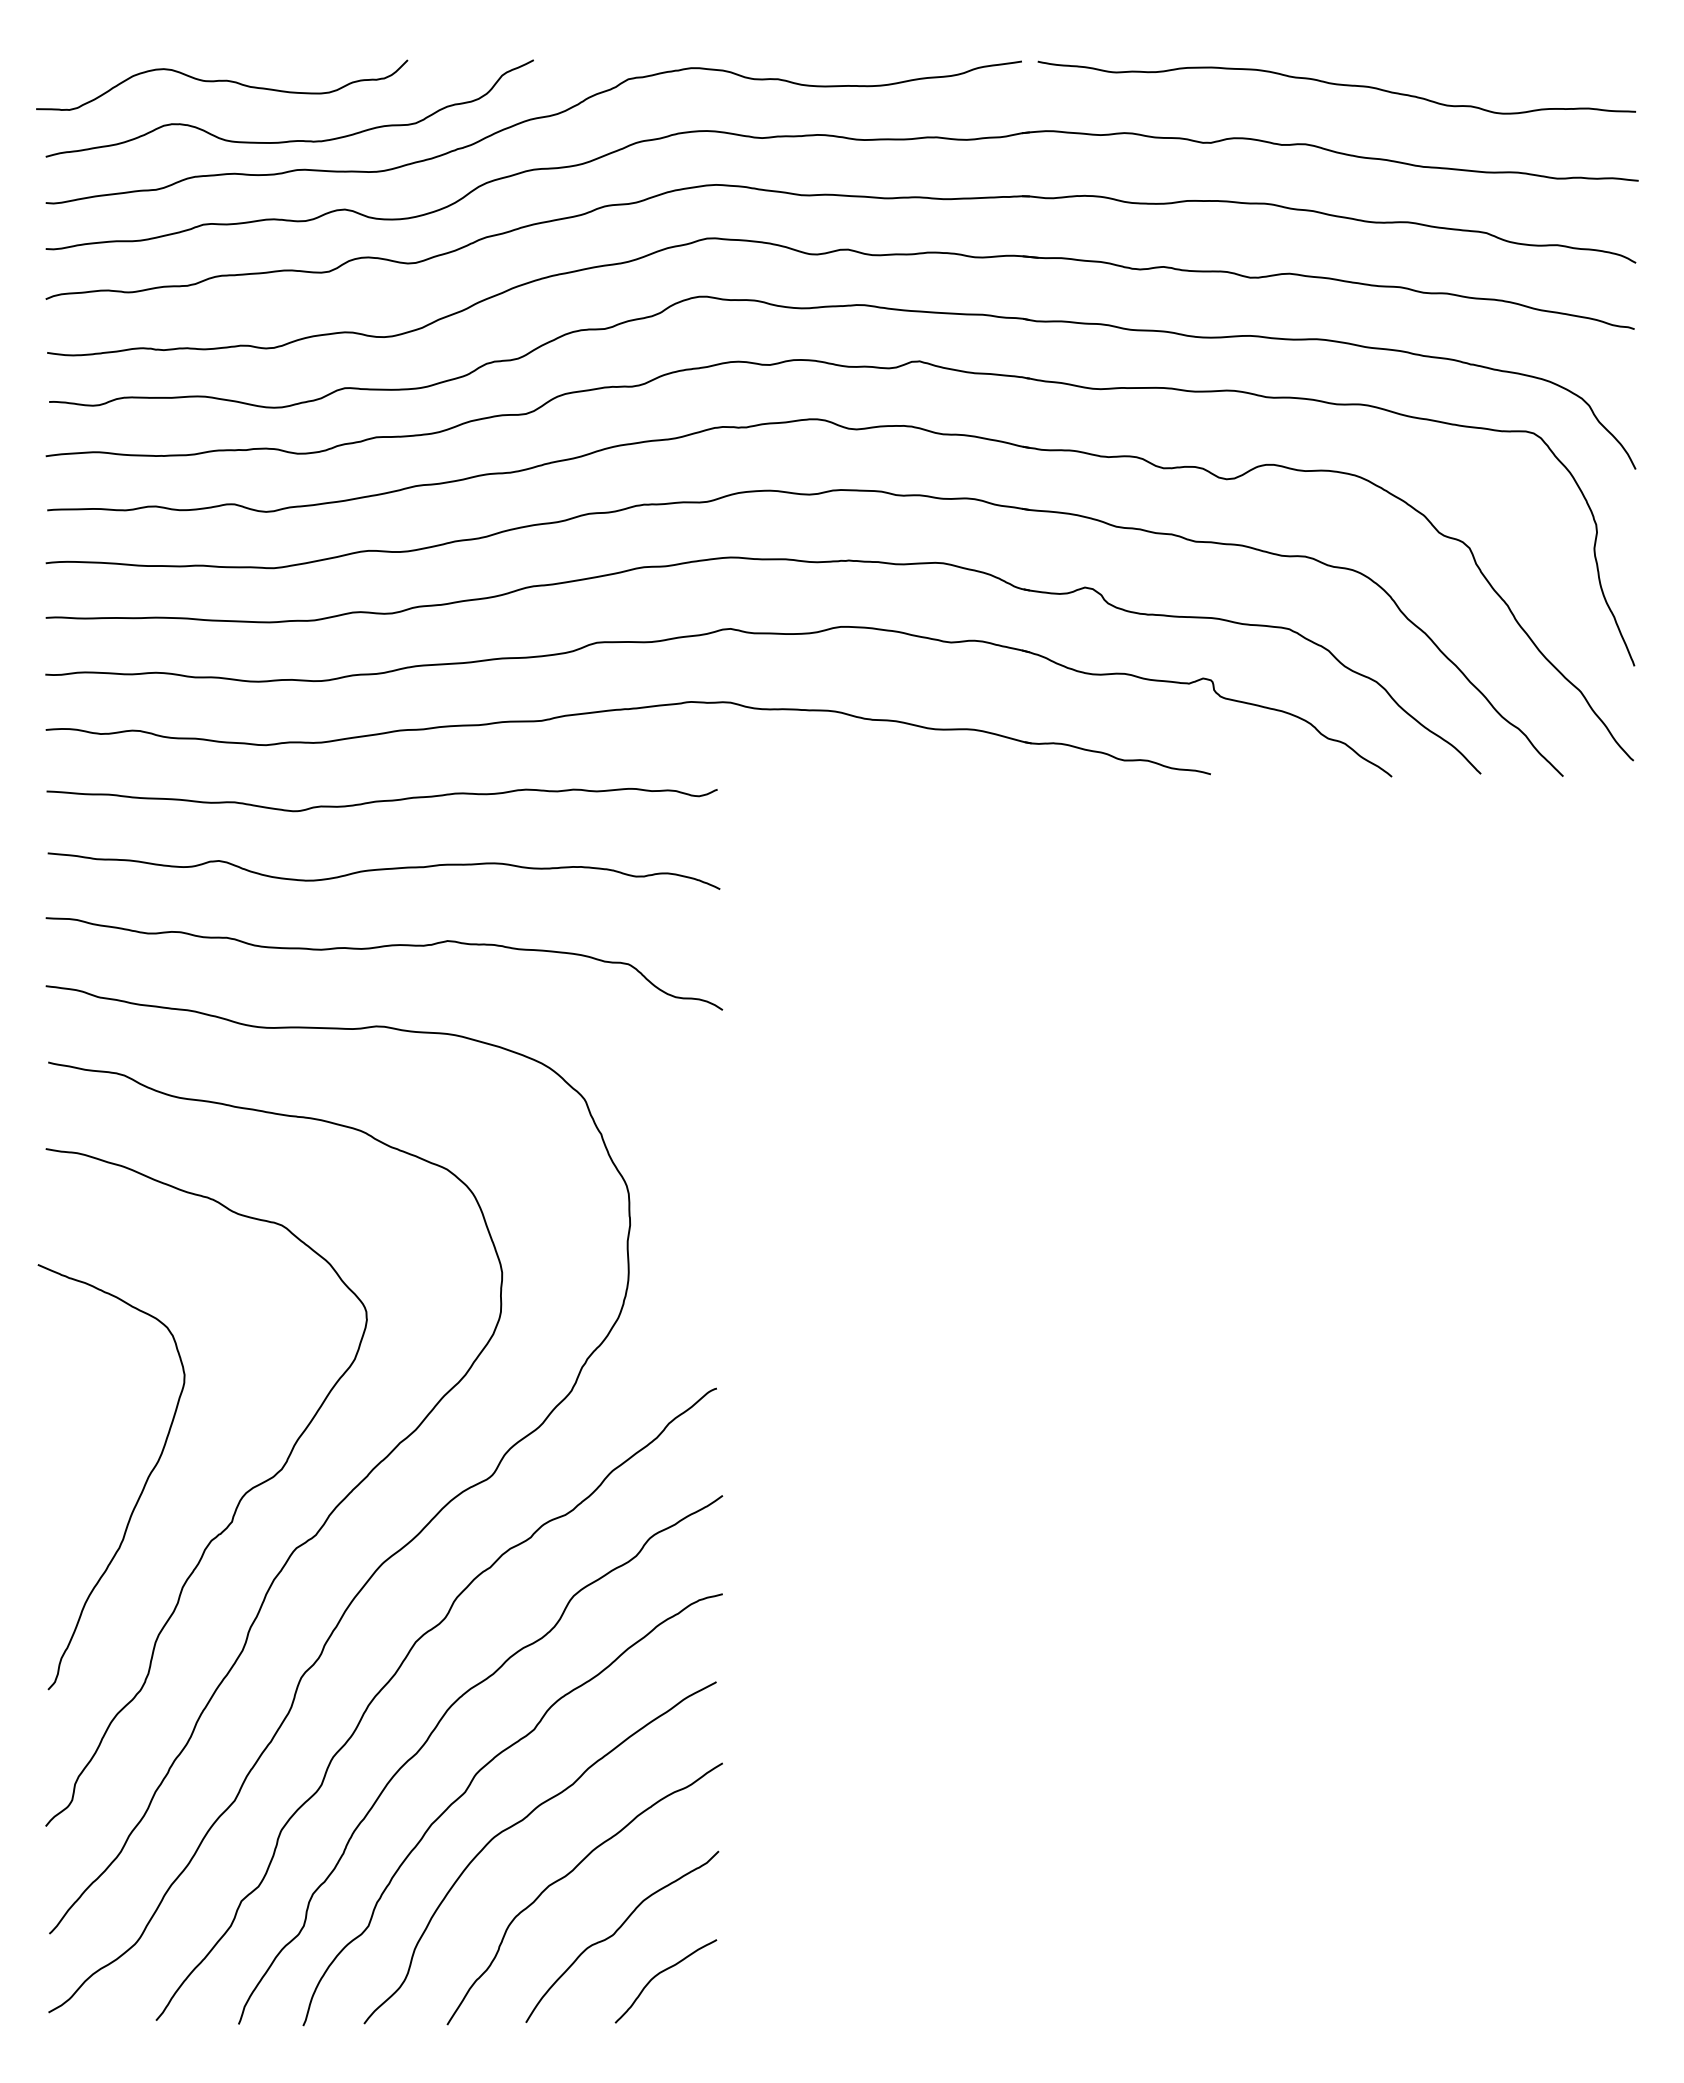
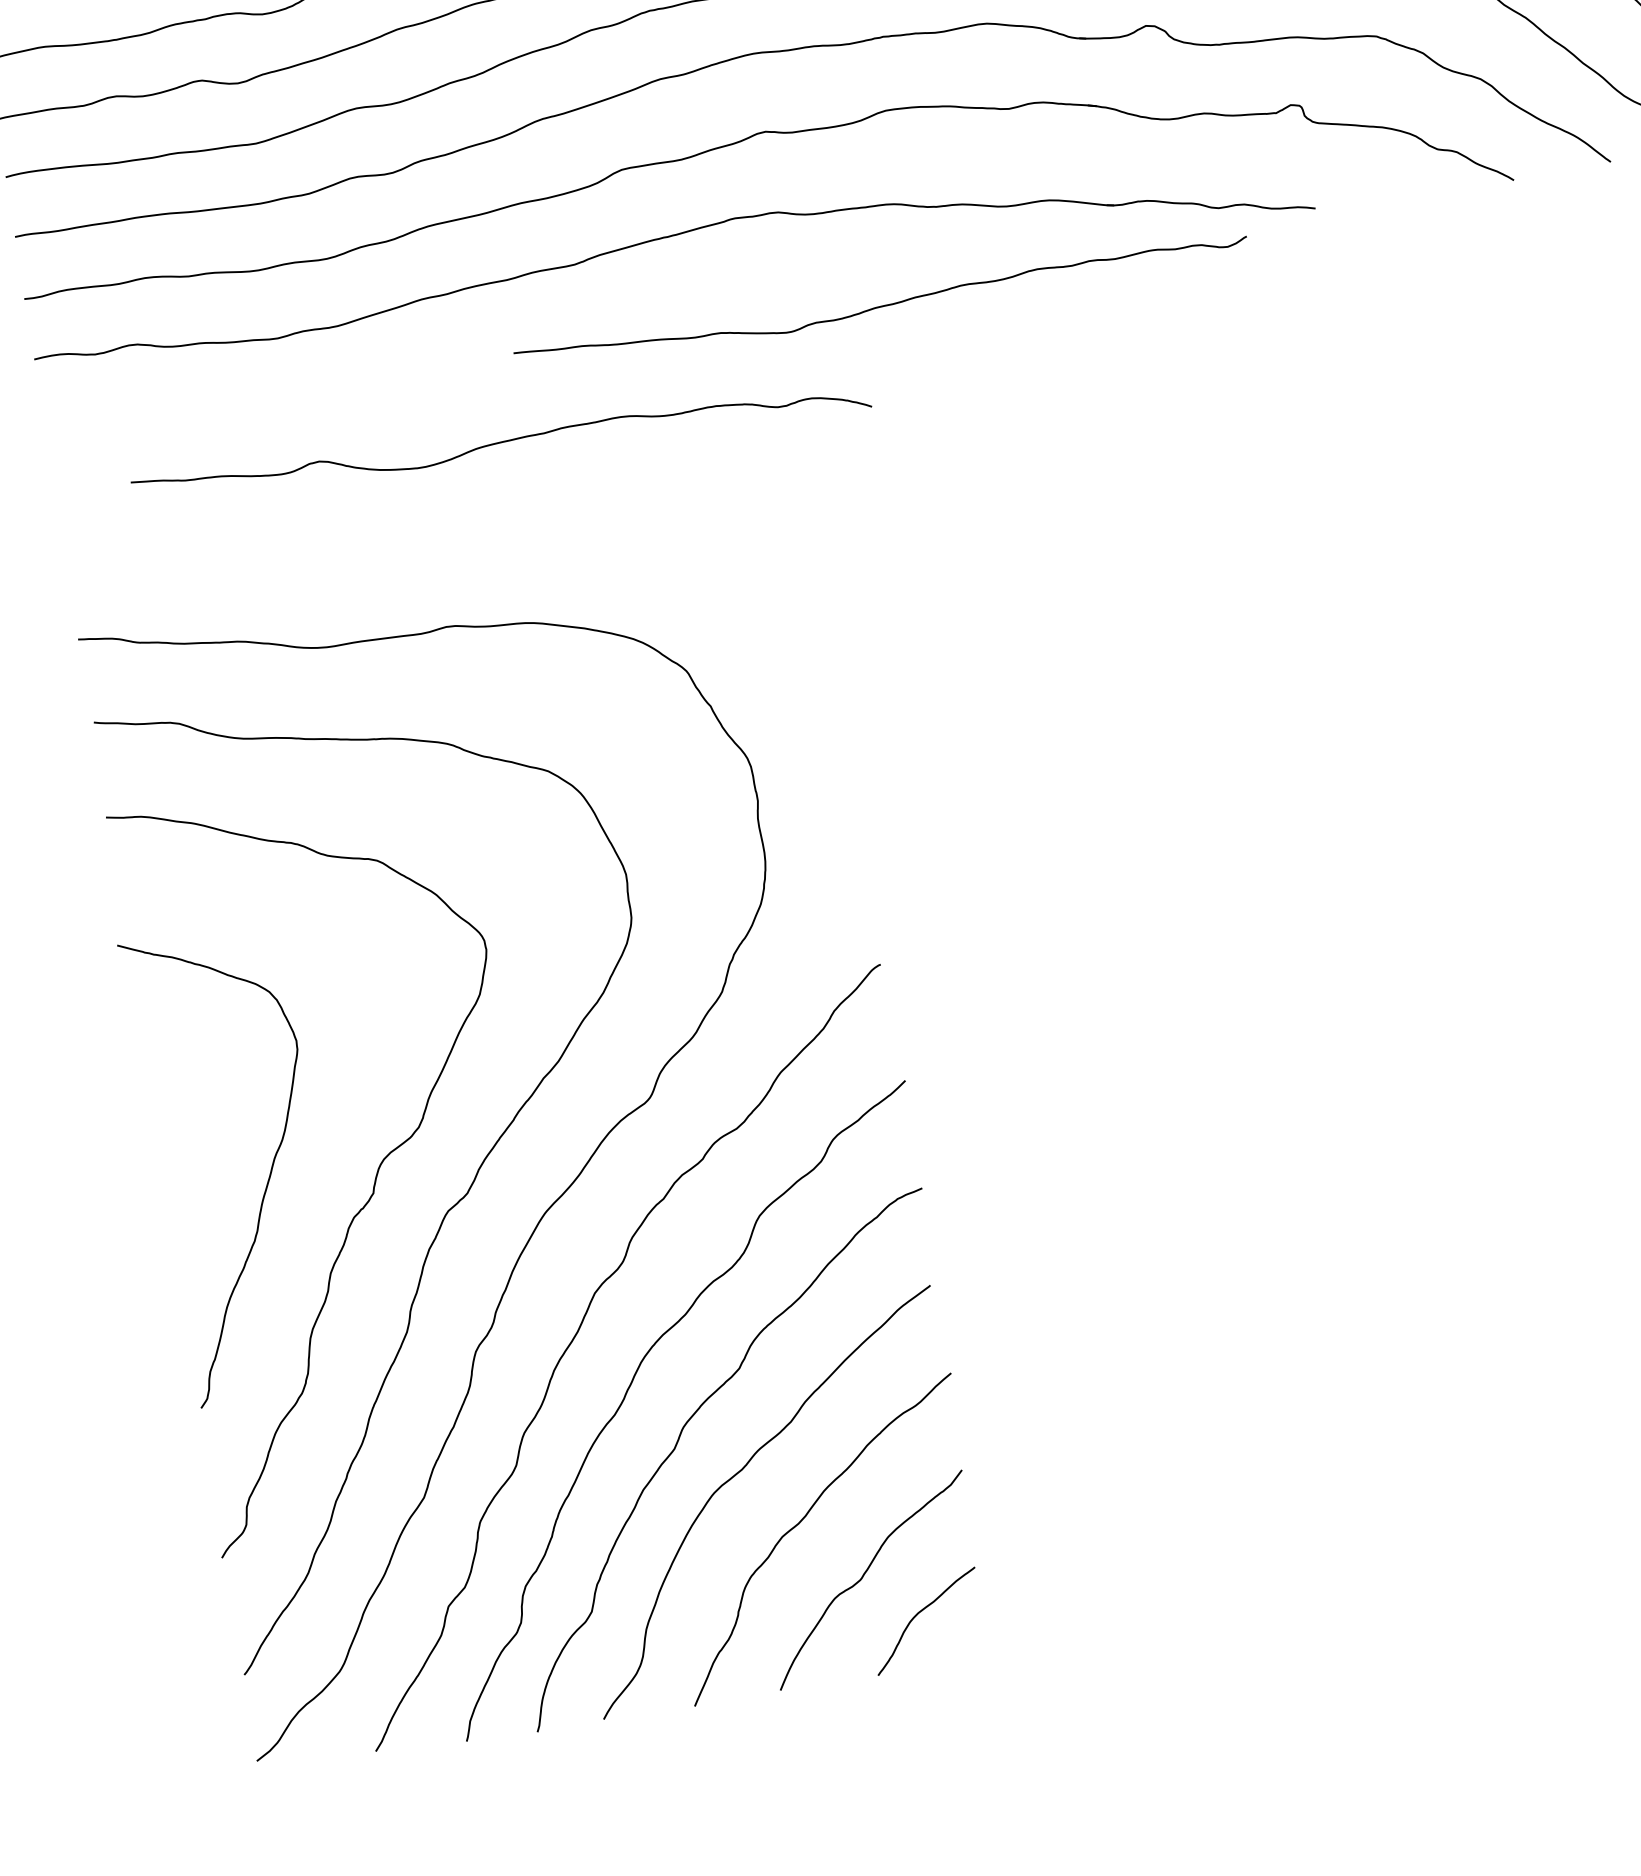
curve: (381, 800) -> (881, 305), moved
curve: (383, 870) -> (500, 443), moved
curve: (384, 947) -> (441, 539), removed

